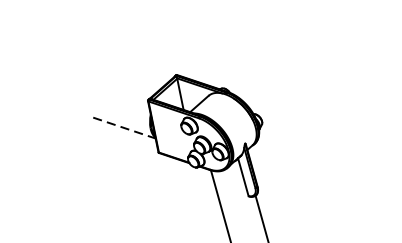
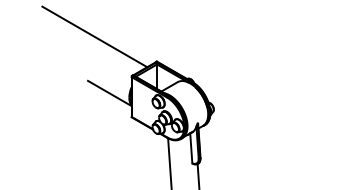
line: (89, 58) -> (94, 36), added
line: (125, 127) -> (110, 93), dashed -> solid

